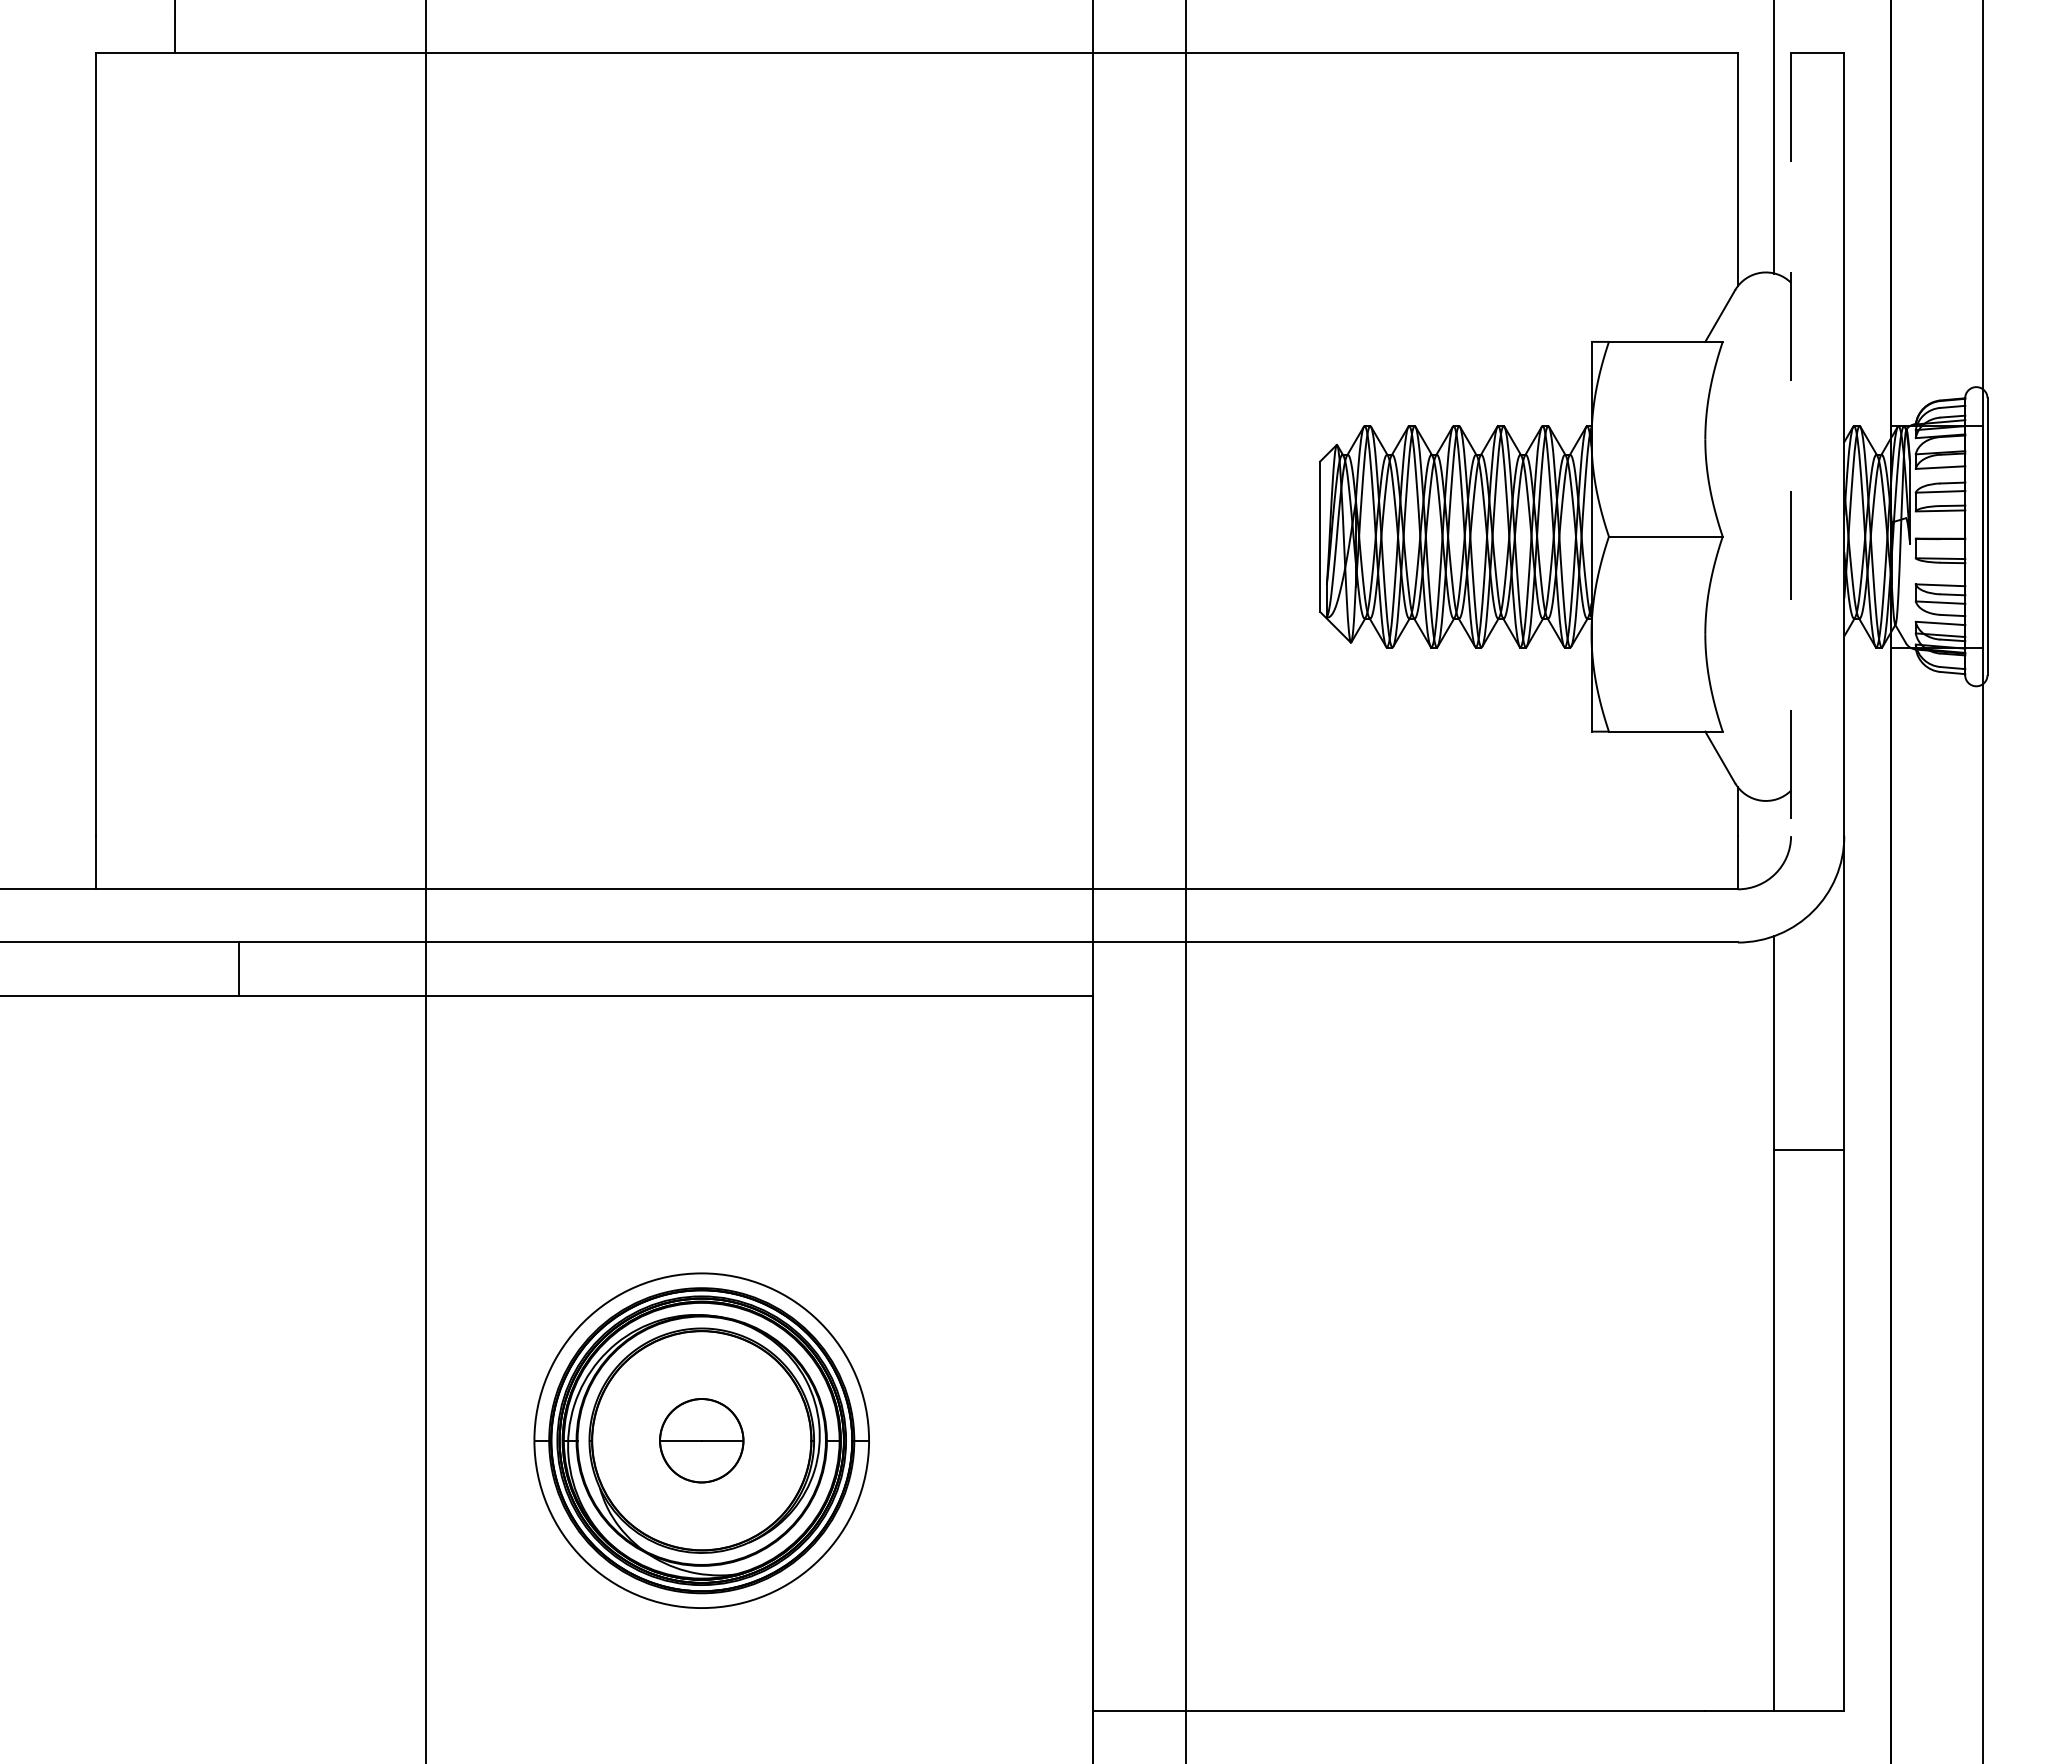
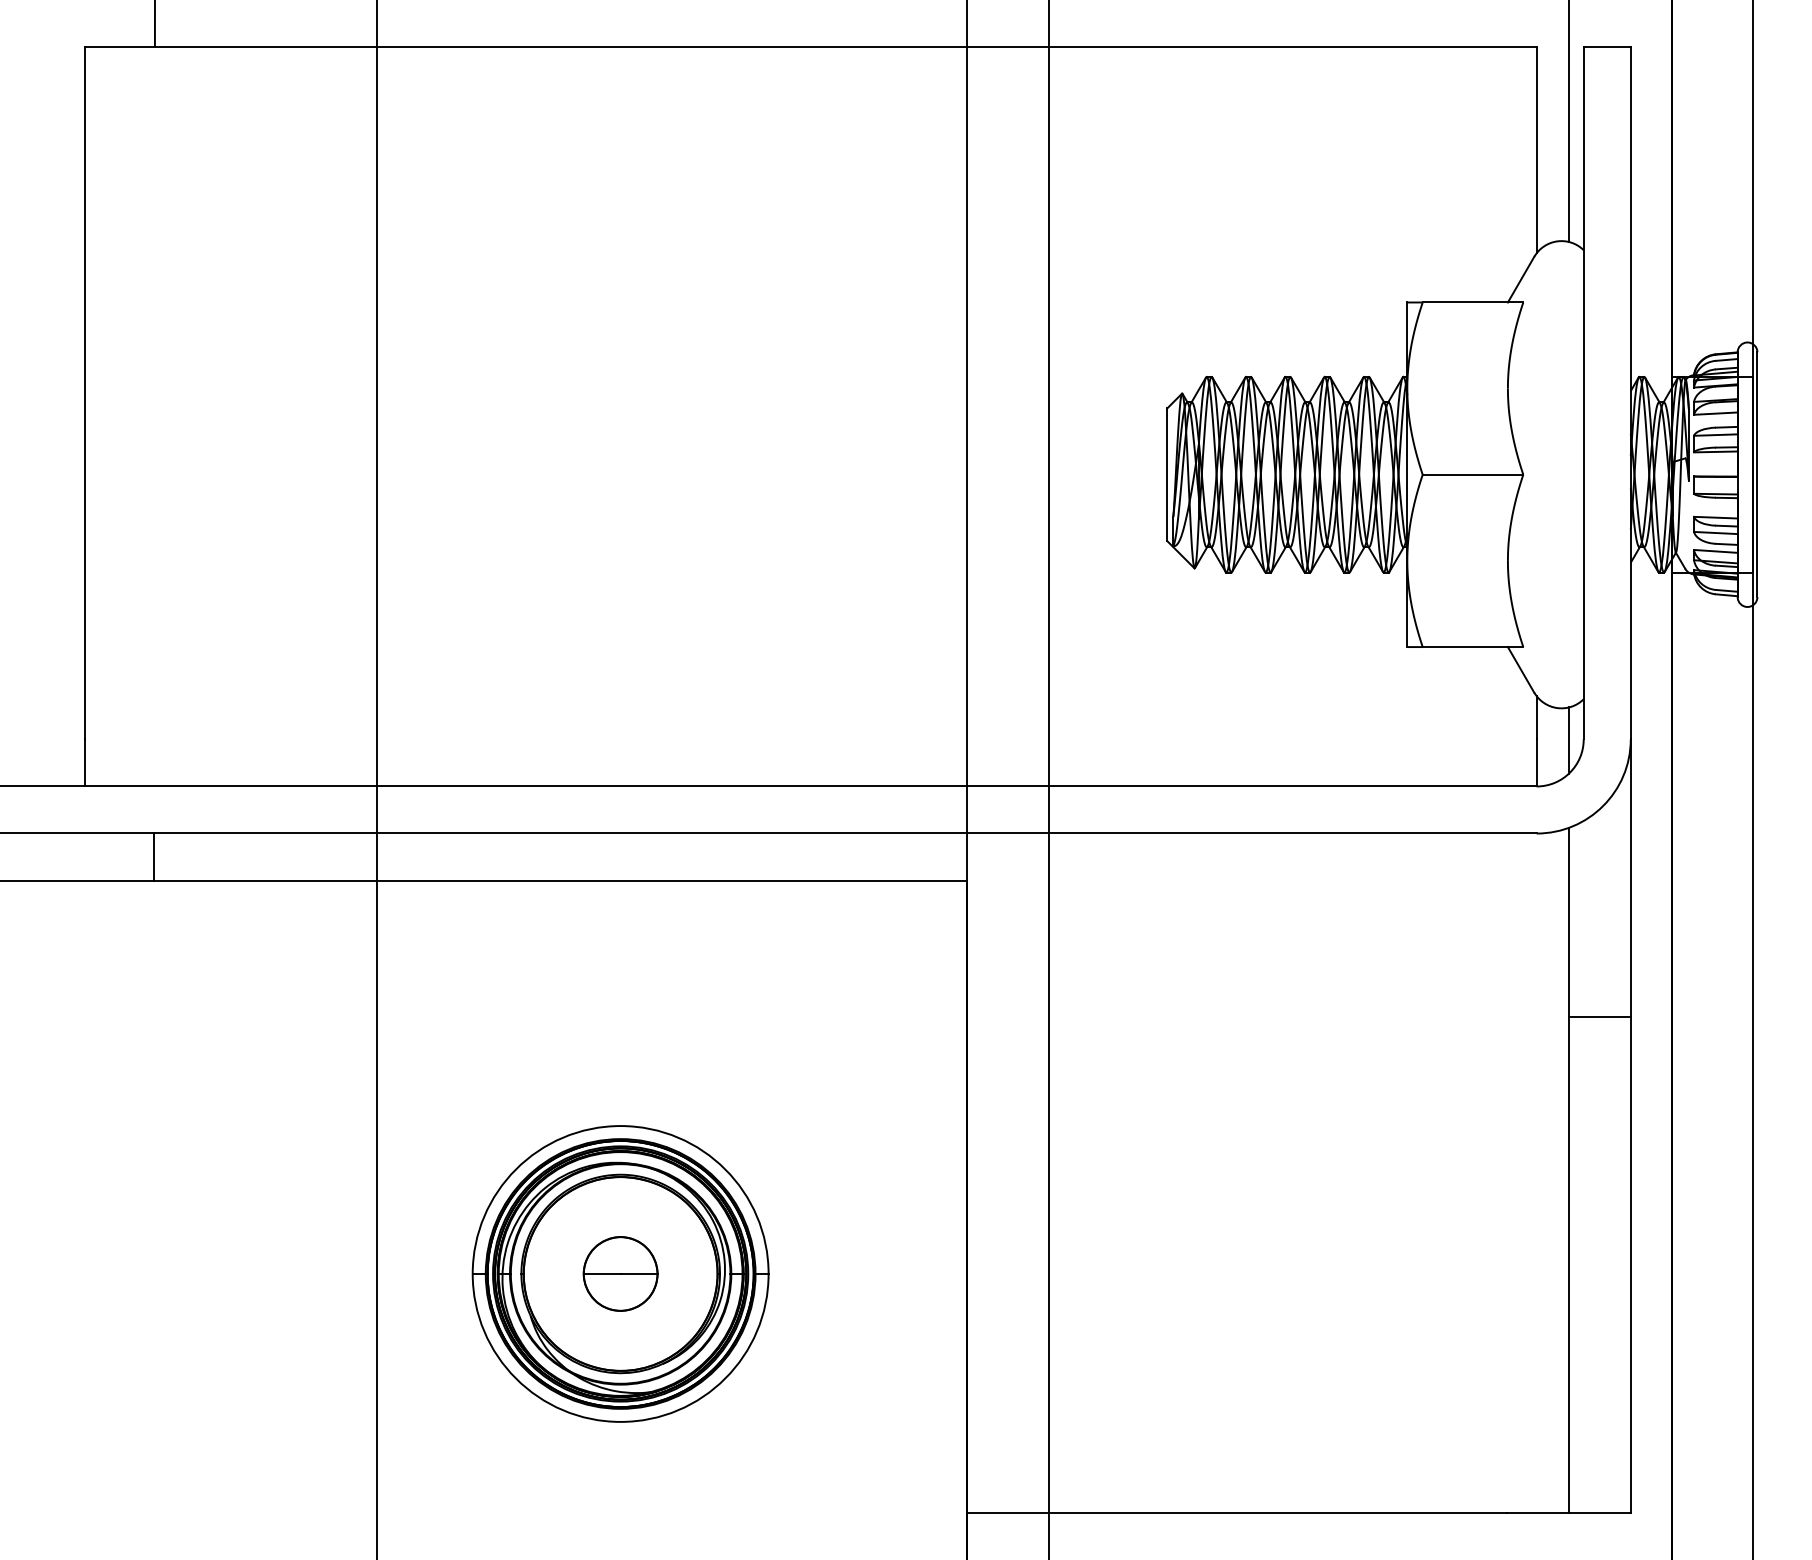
line: (1791, 444) -> (1584, 393), dashed -> solid
line: (1774, 836) -> (1569, 739), added
line: (239, 968) -> (154, 856), moved

